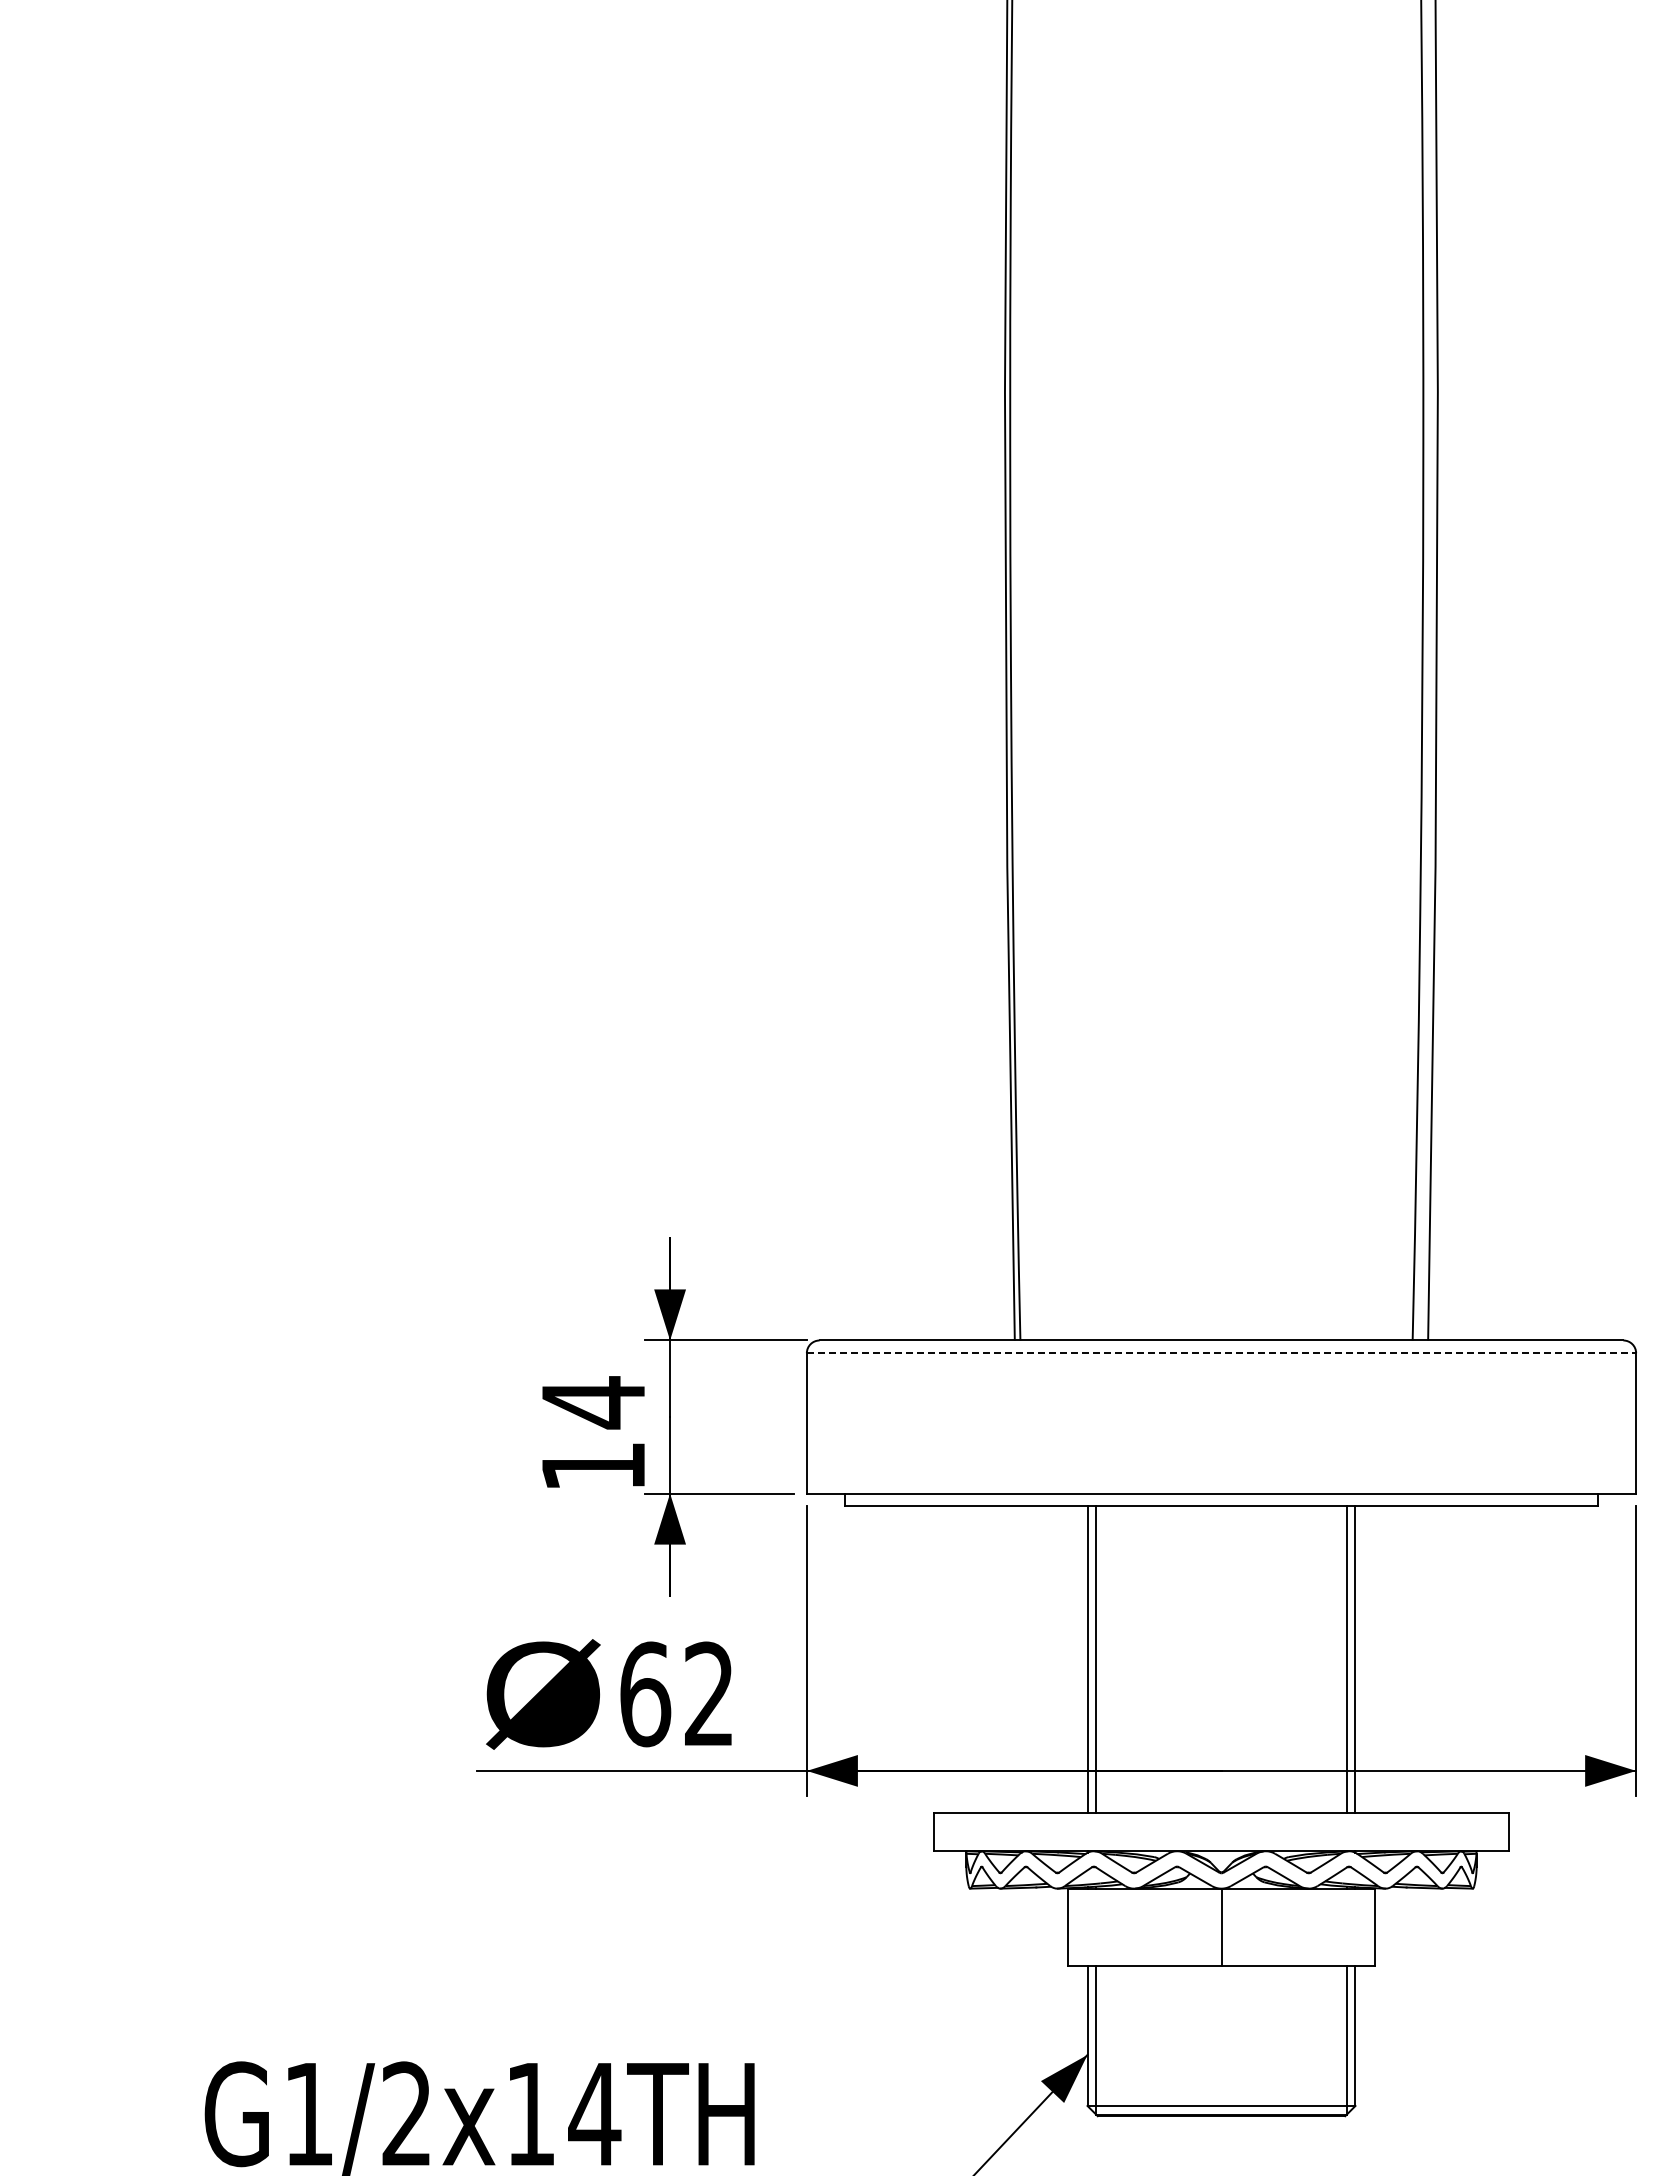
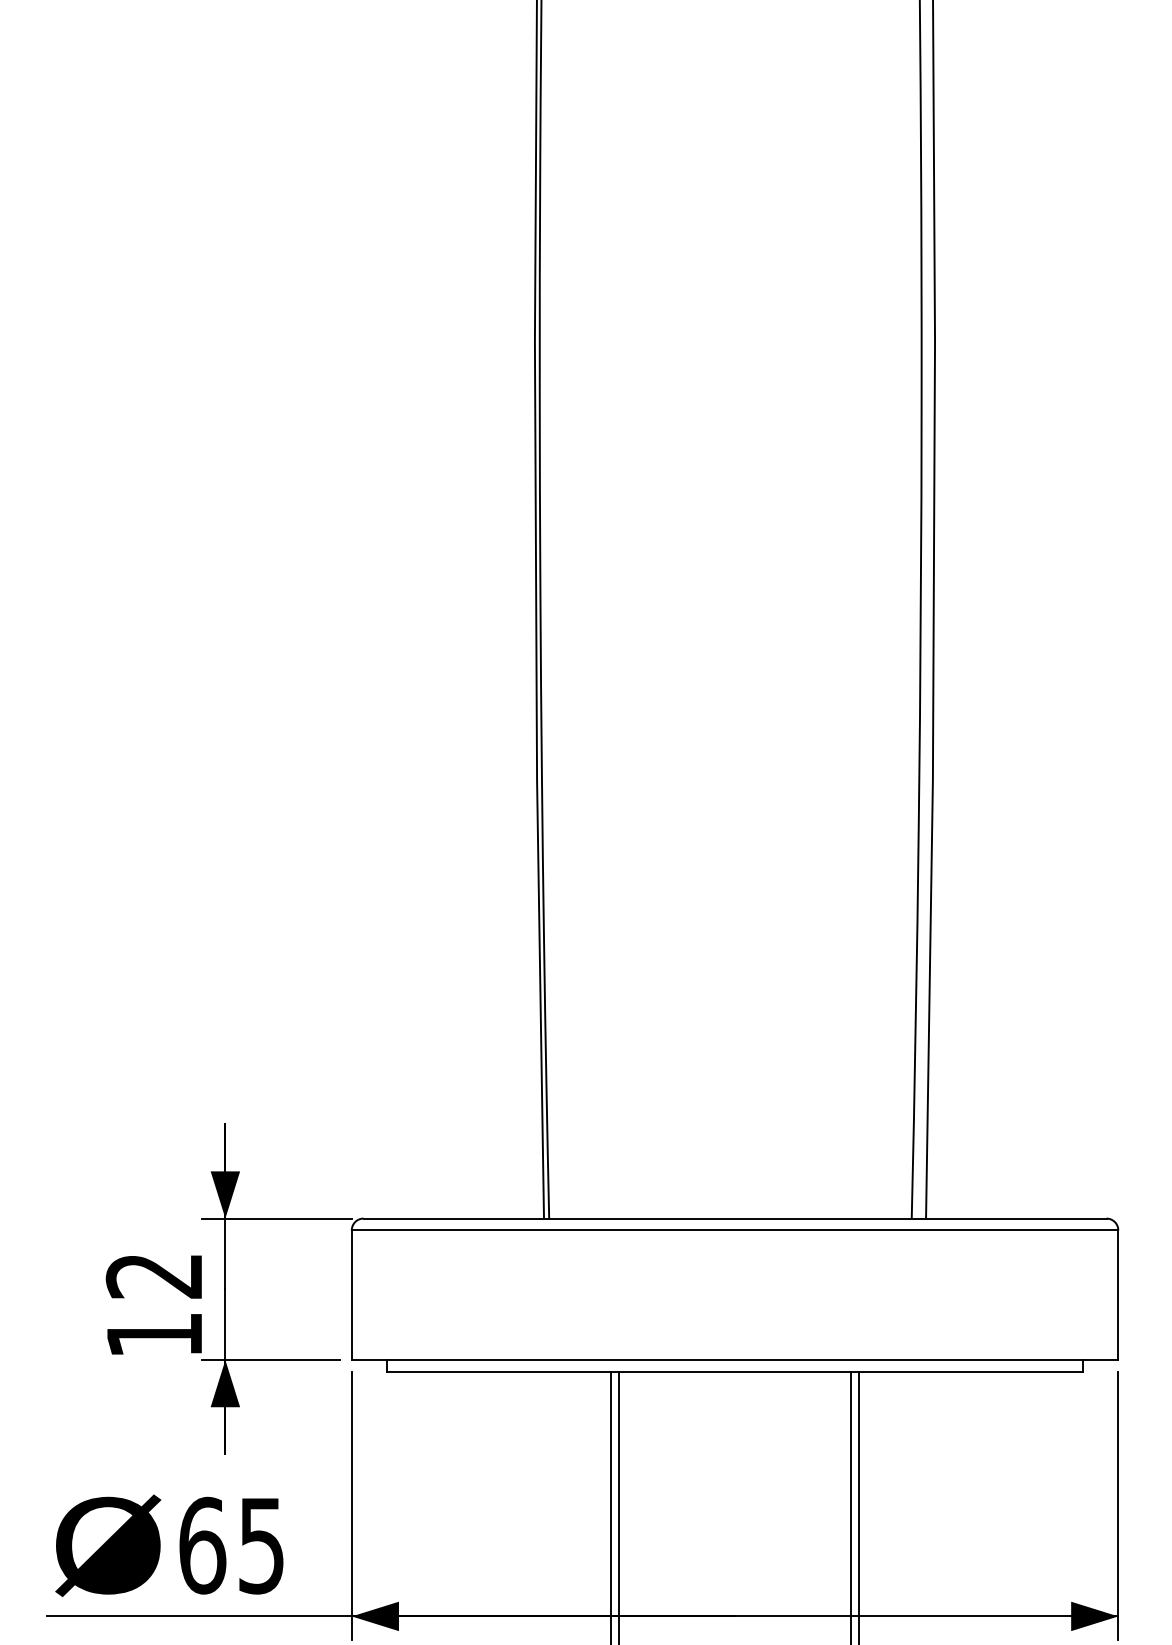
line: (1221, 1353) -> (735, 1230), dashed -> solid
text: (592, 1402) -> (153, 1275), 14 -> 12
text: (708, 1694) -> (260, 1545), 62 -> 65

